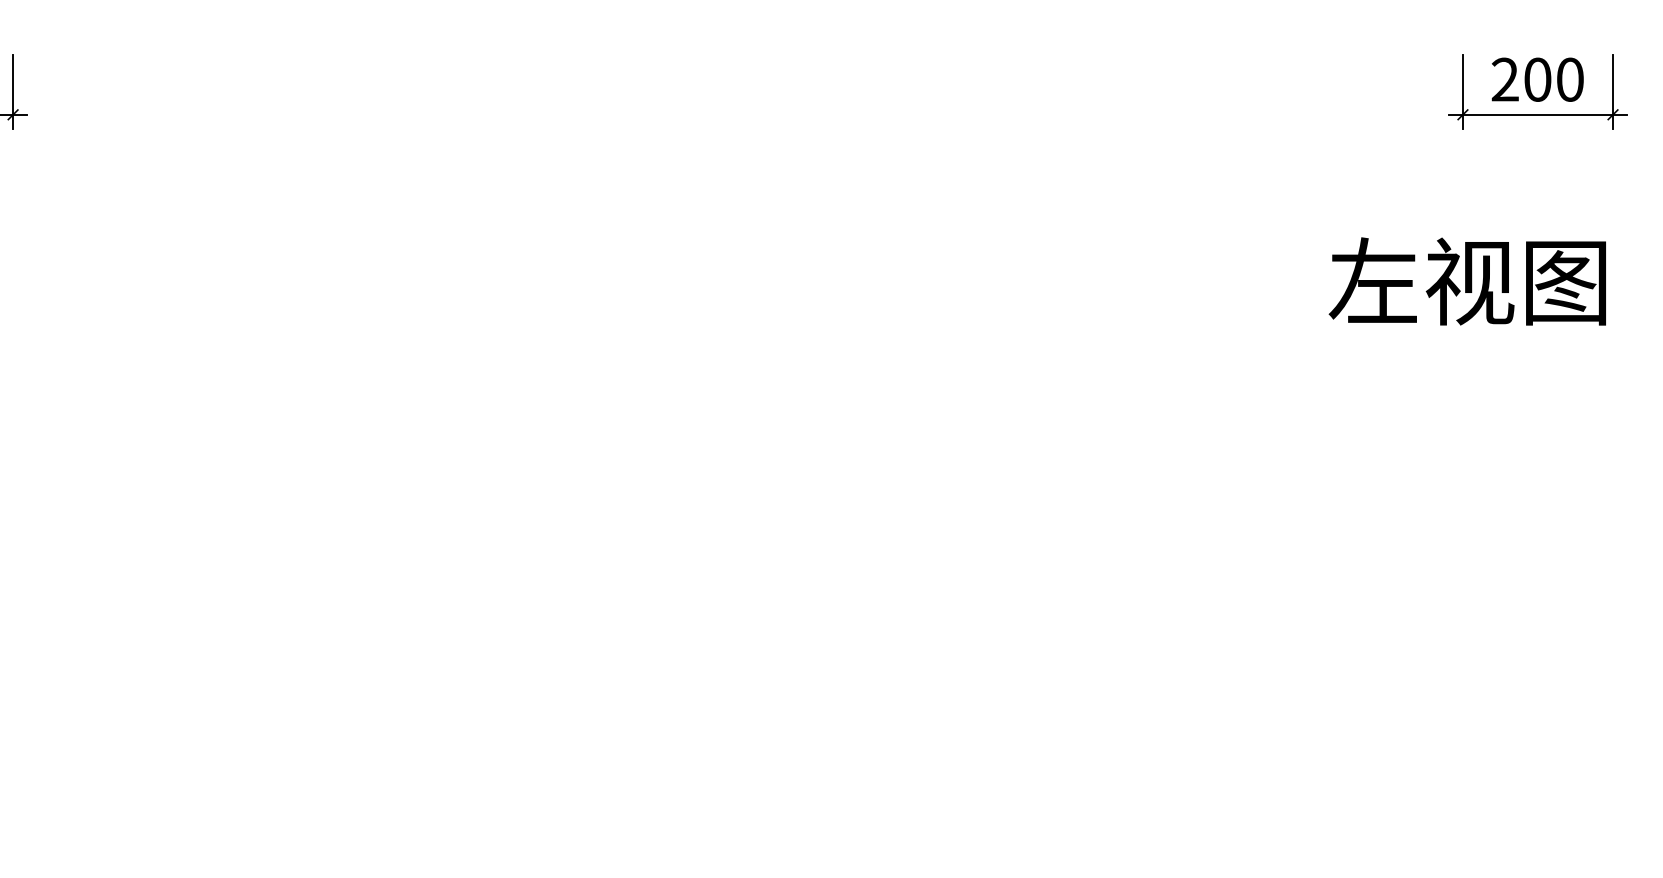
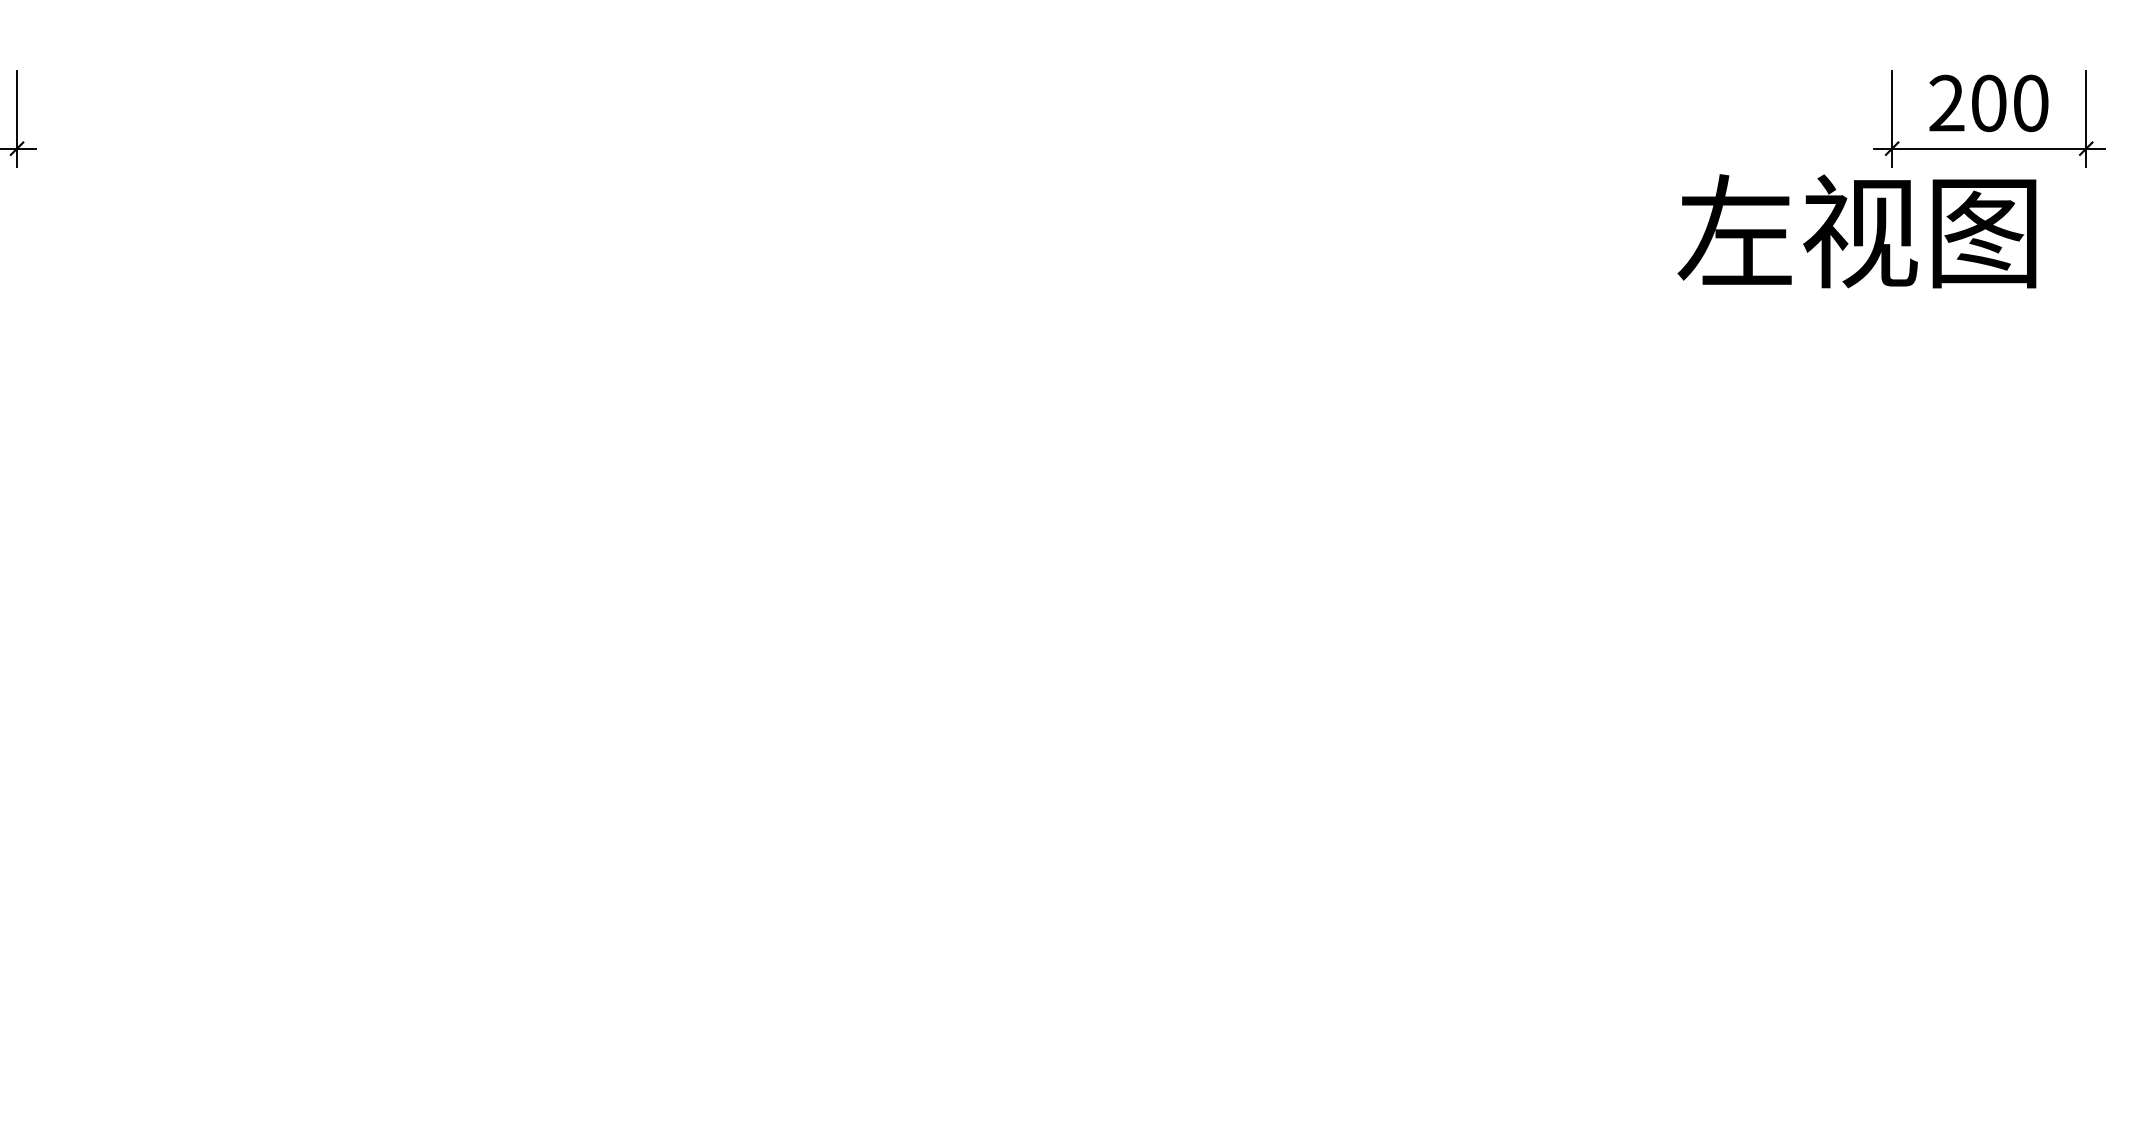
text: (1467, 281) -> (1856, 231), moved

